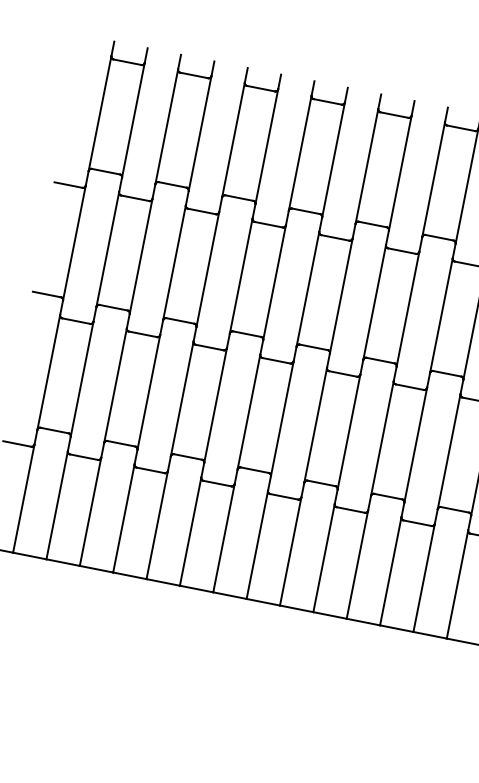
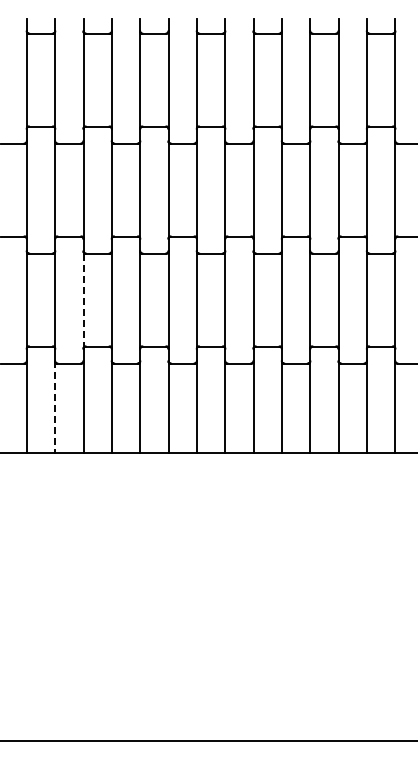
line: (115, 386) -> (83, 300), solid -> dashed
line: (57, 505) -> (55, 407), solid -> dashed

